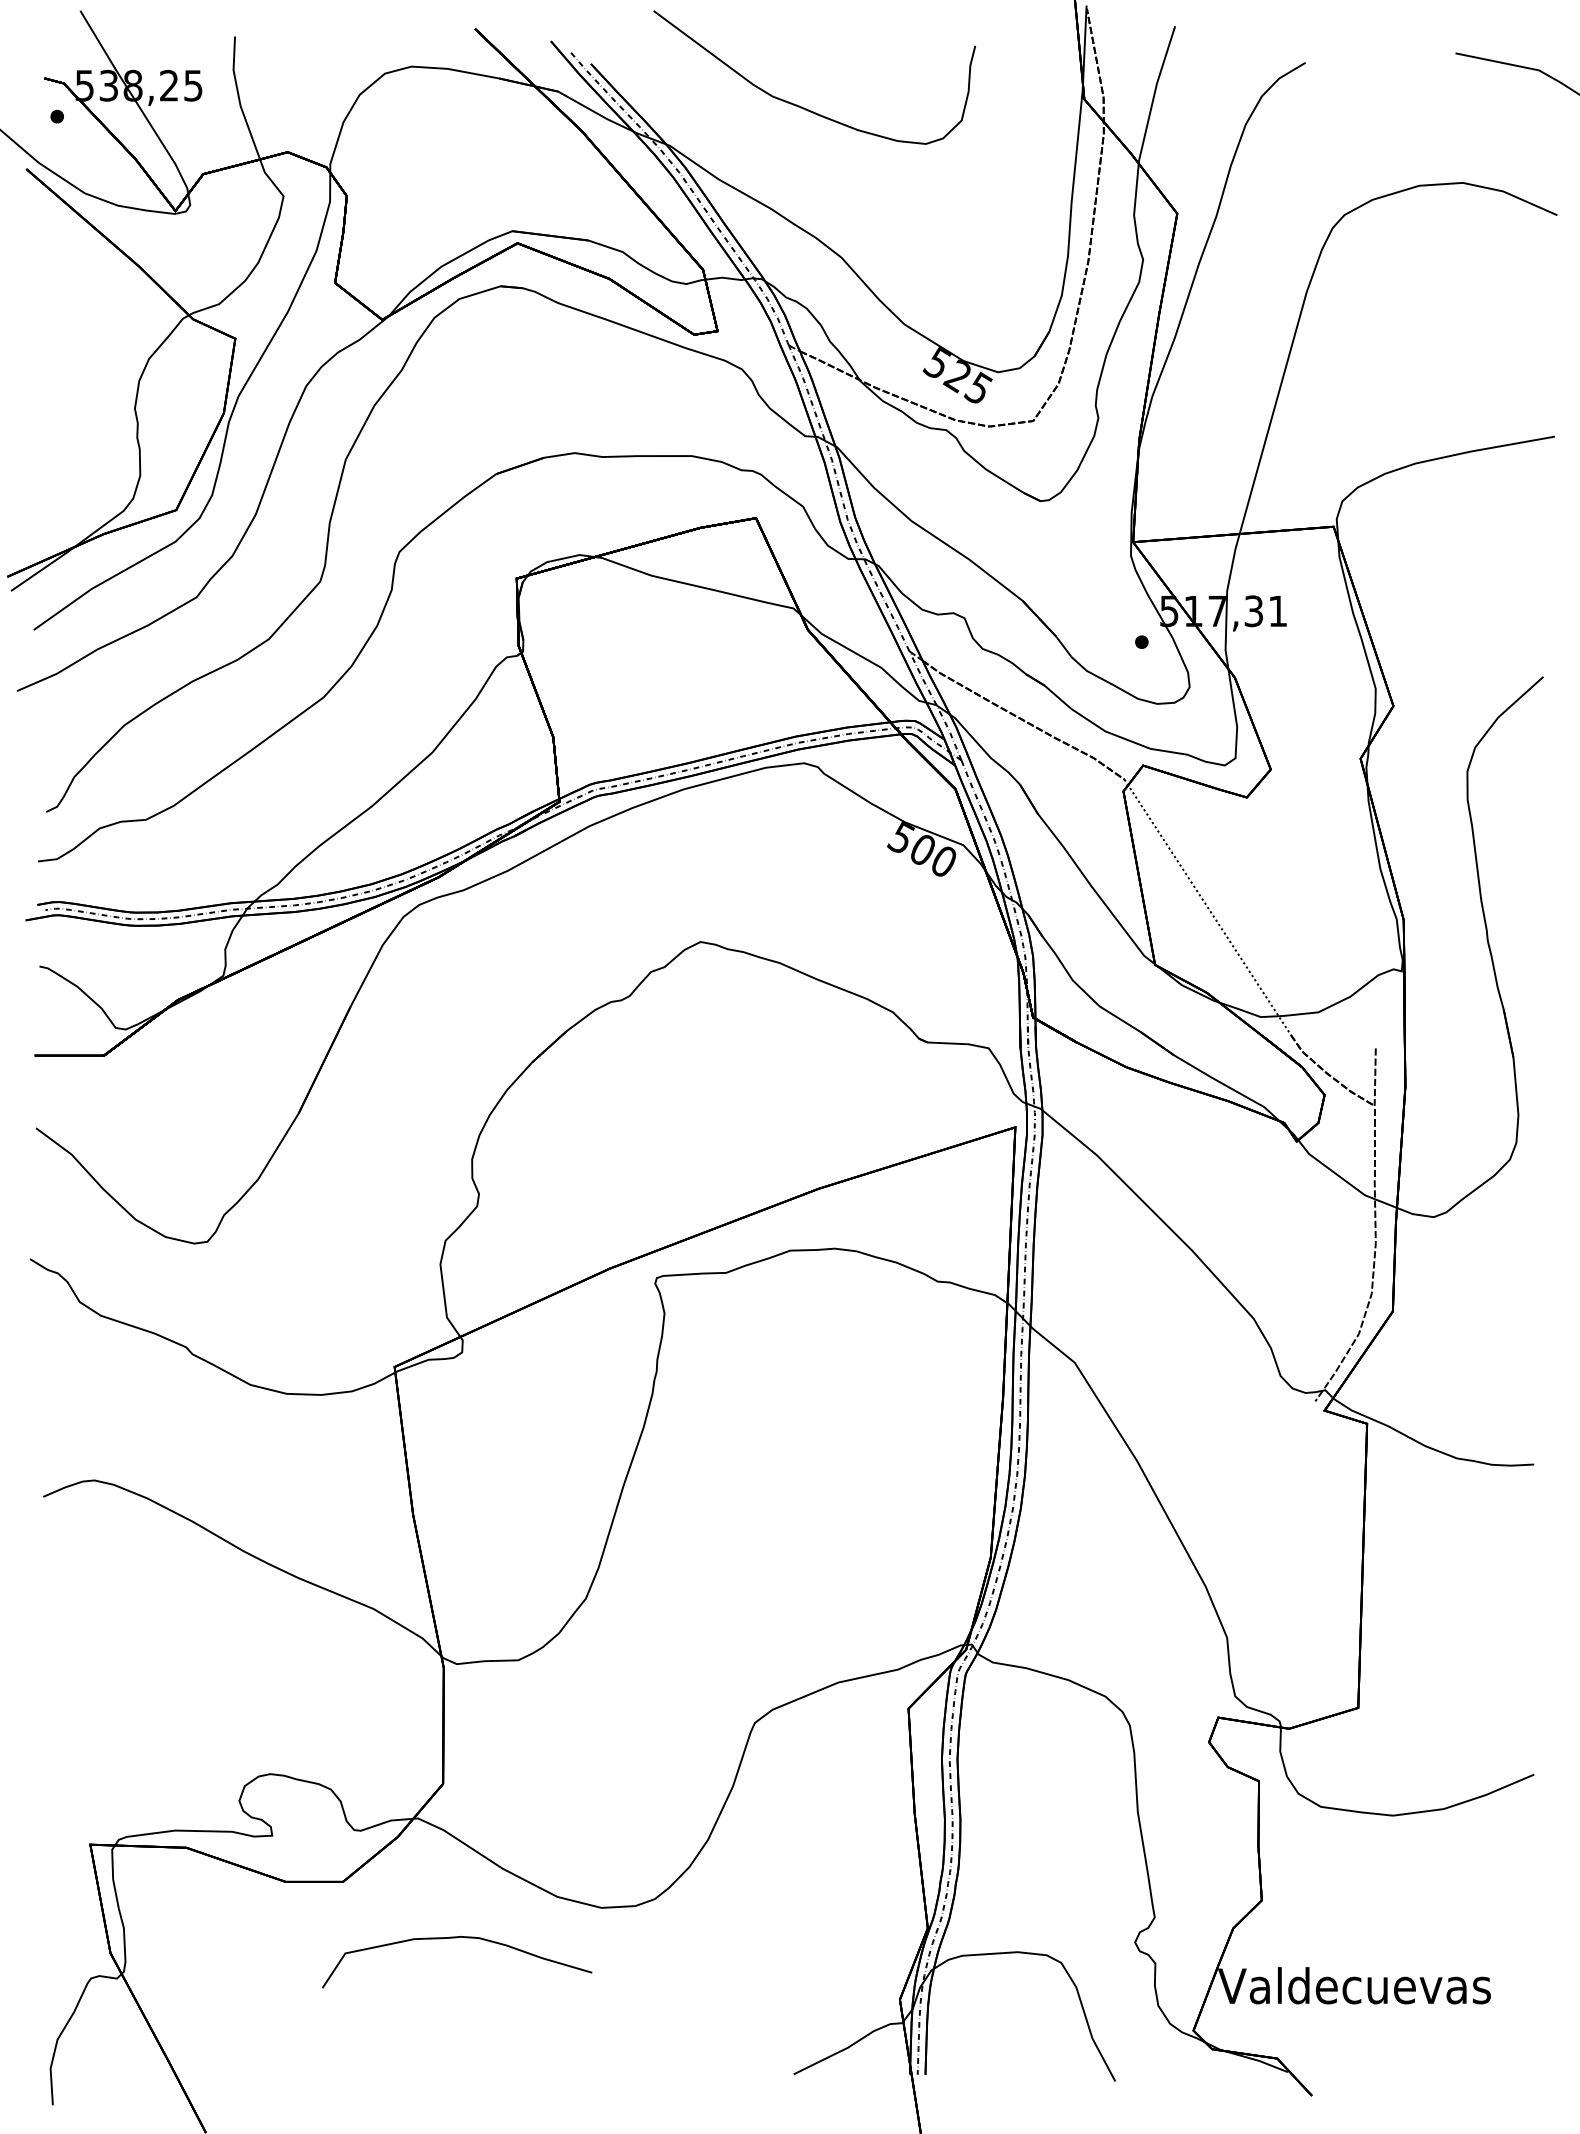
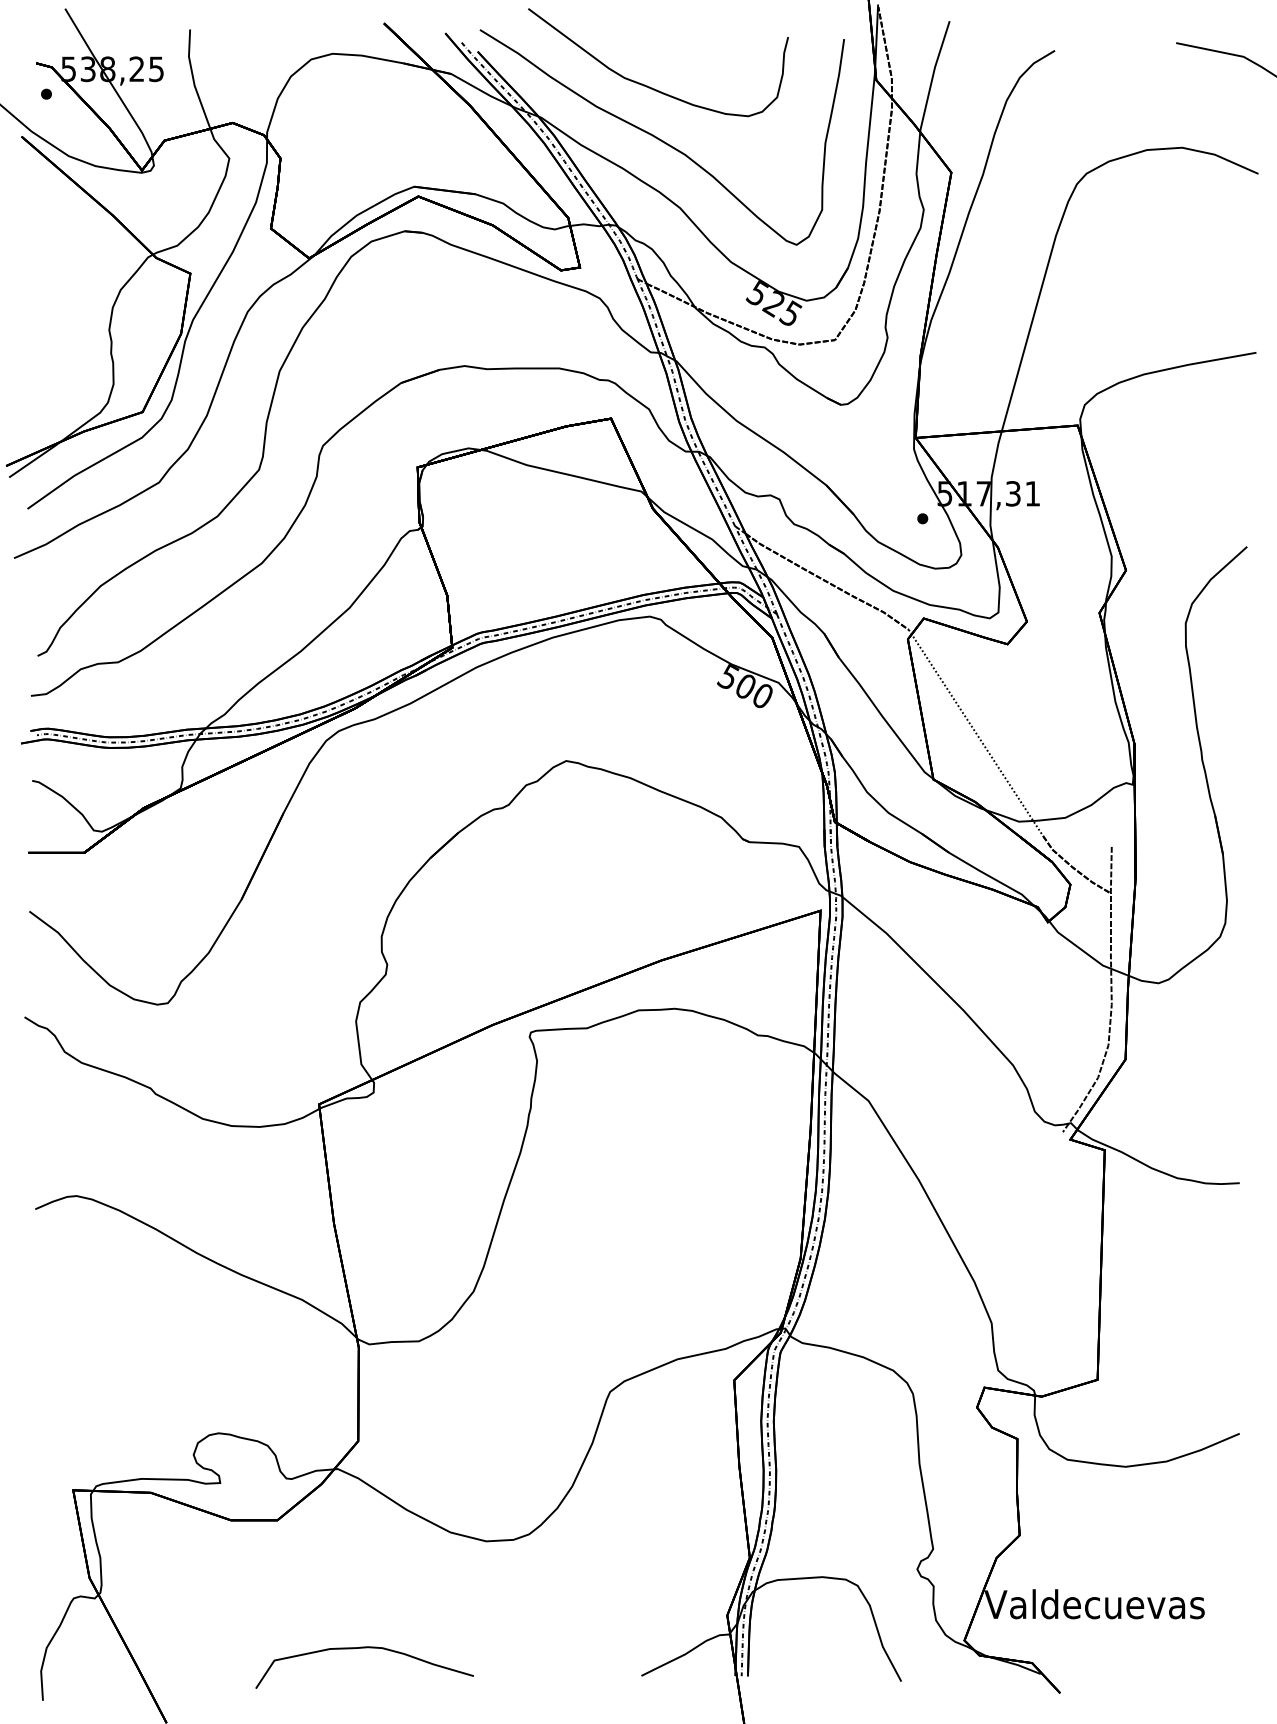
curve: (816, 171) -> (659, 138), added
curve: (456, 1938) -> (364, 1648), moved

